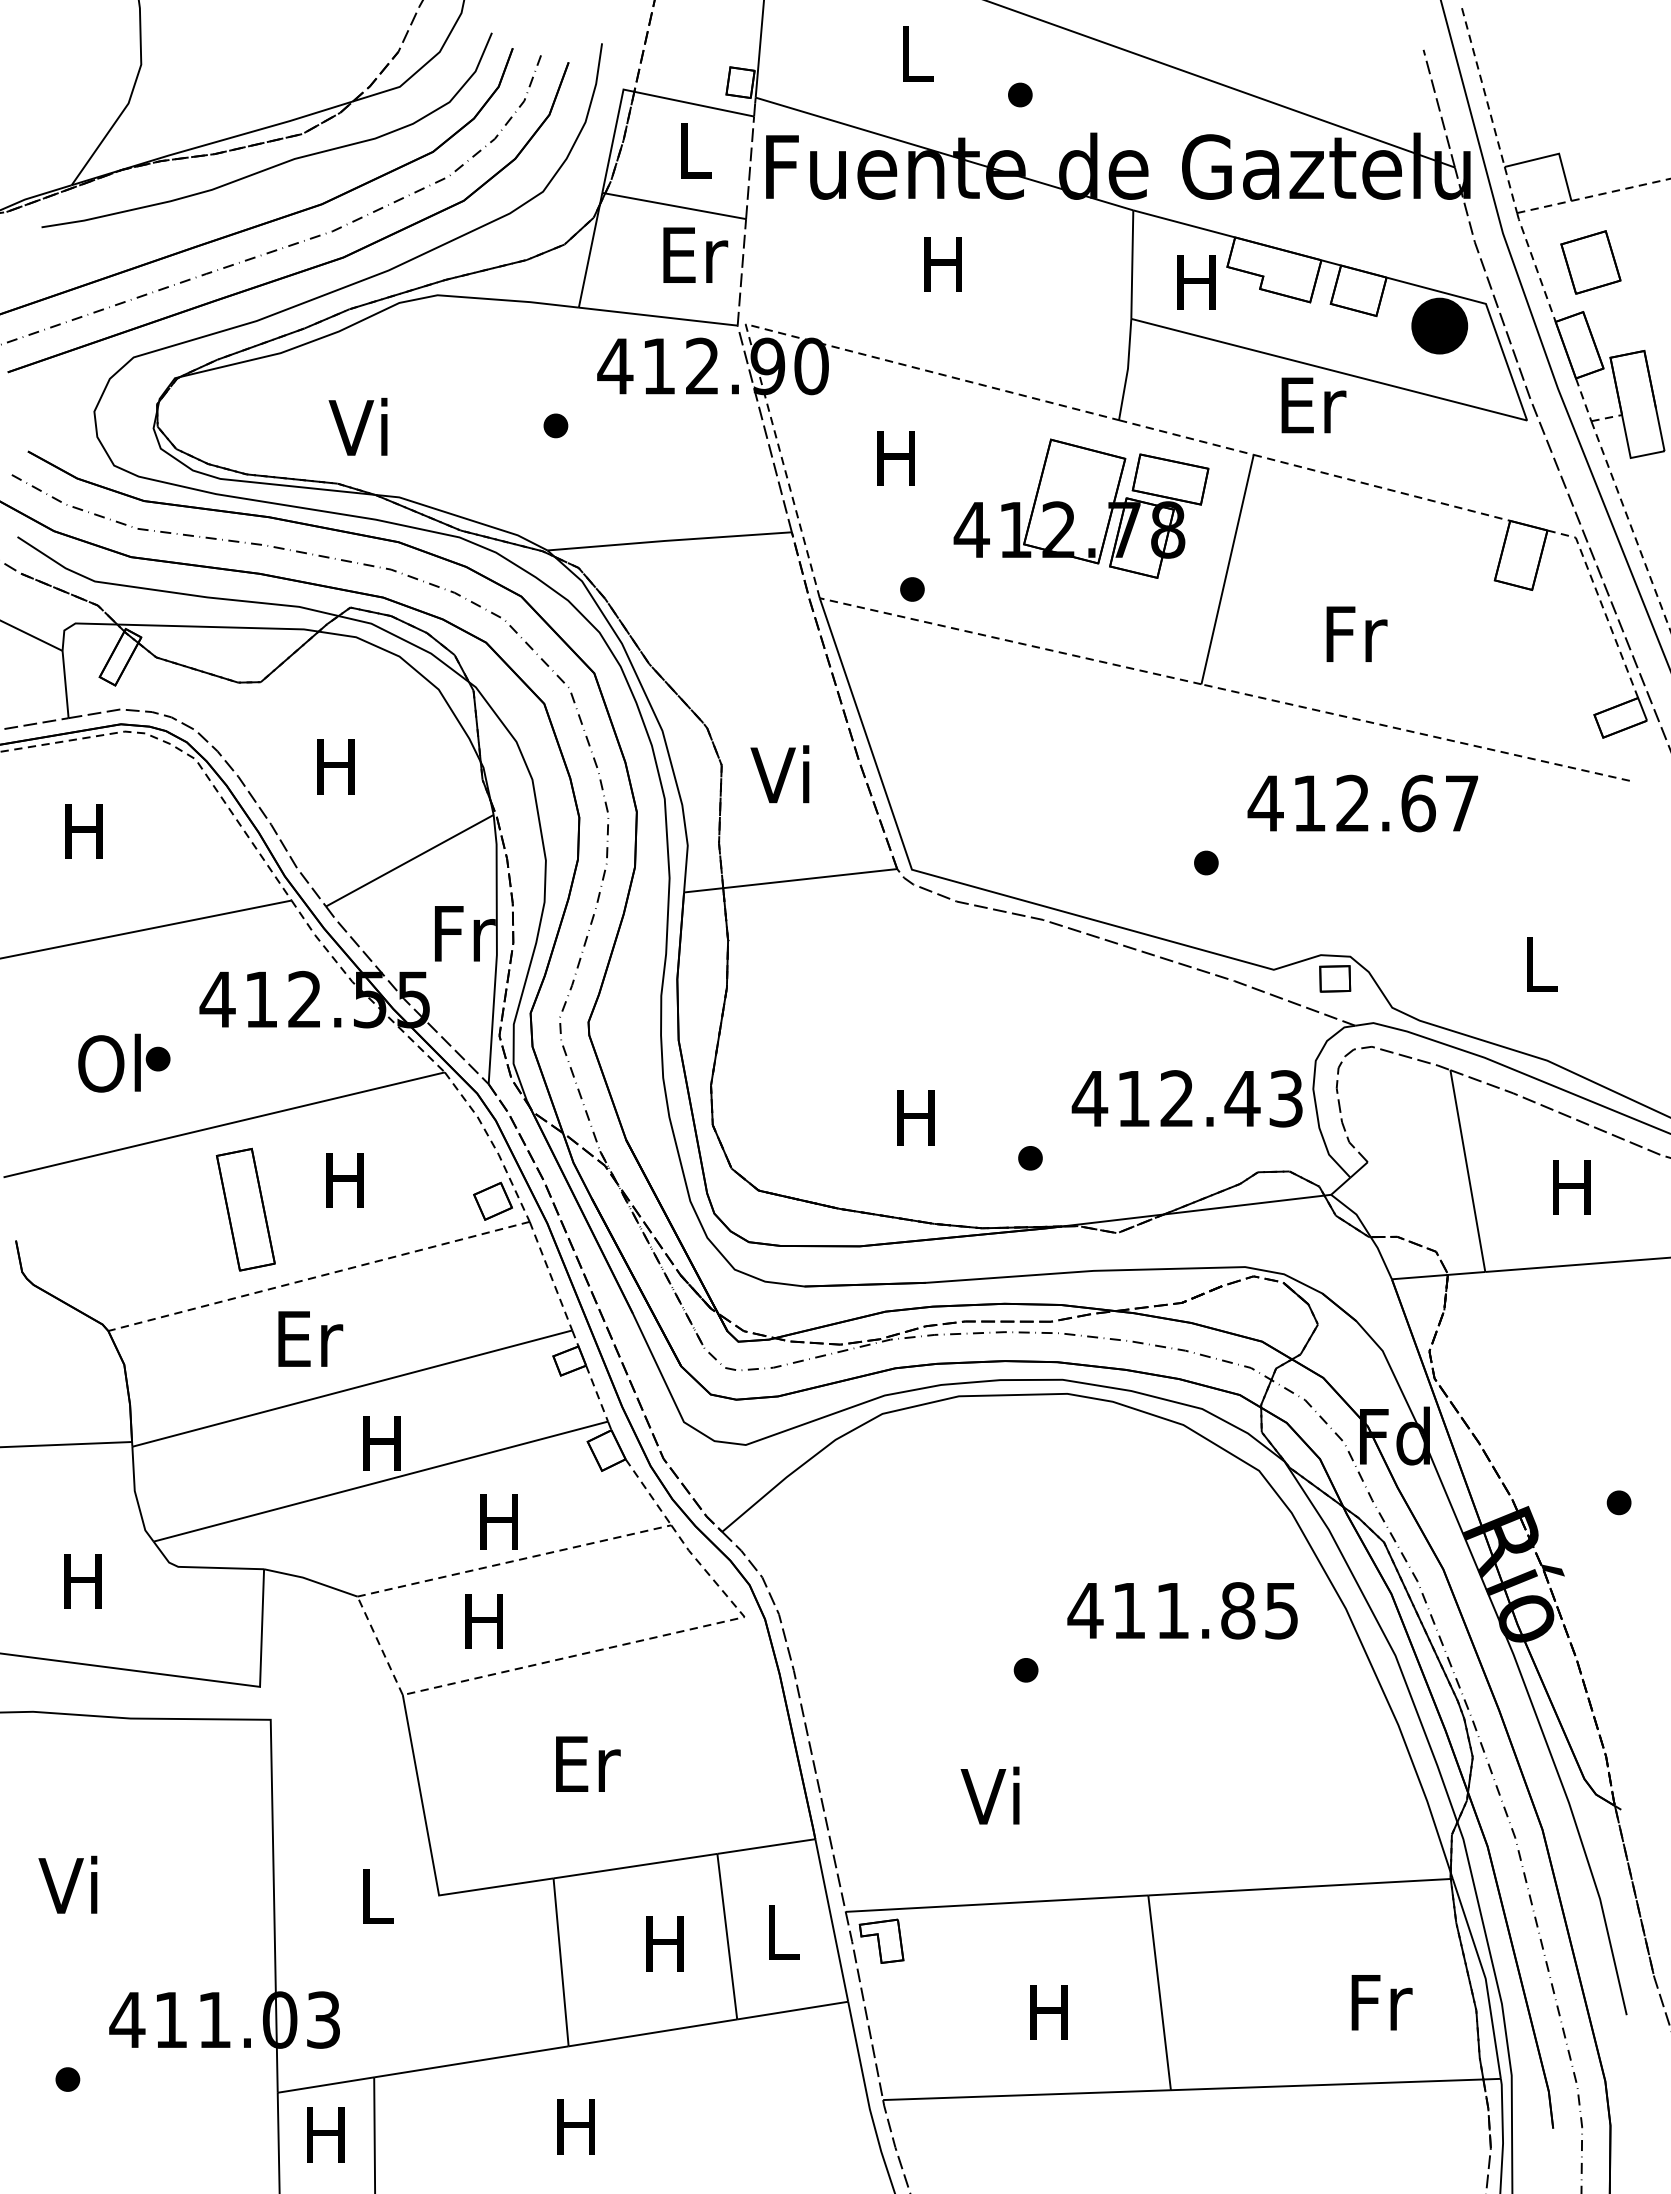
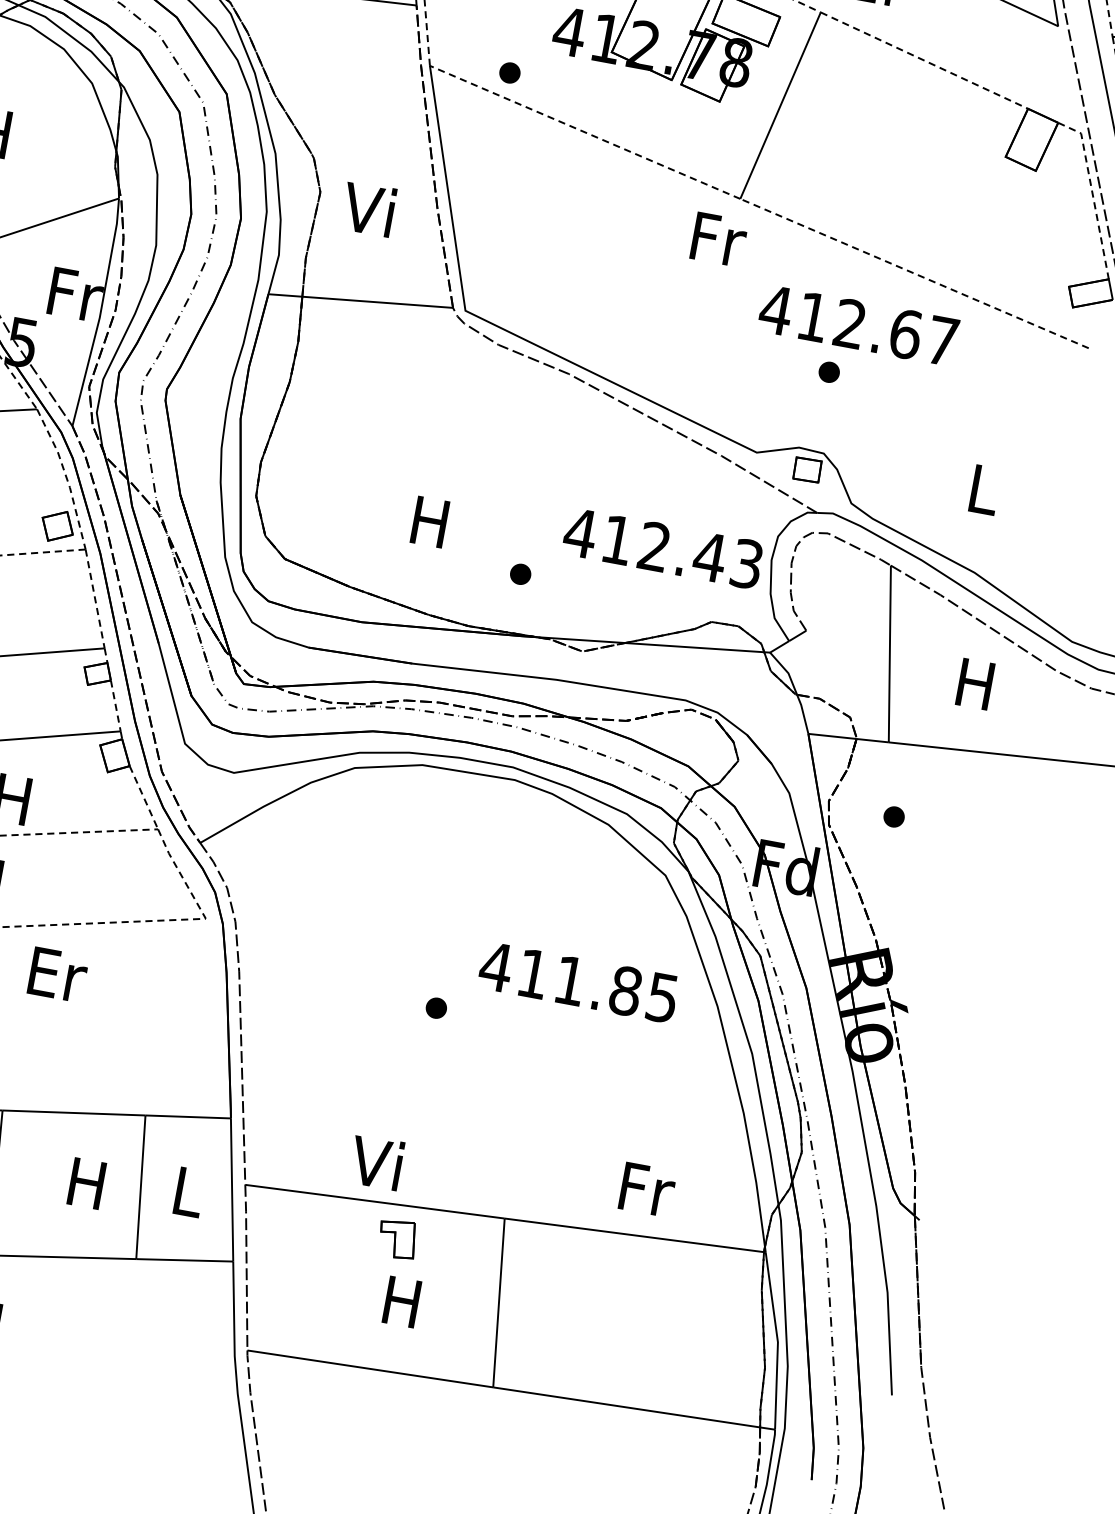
text: (1356, 633) -> (718, 239), moved
part: (1206, 862) -> (829, 371), moved
part: (1618, 1502) -> (893, 816), moved
text: (588, 1763) -> (58, 974), moved
text: (989, 1795) -> (375, 1162), moved
part: (881, 1940) -> (397, 1238), moved
text: (1381, 2002) -> (647, 1189), moved

